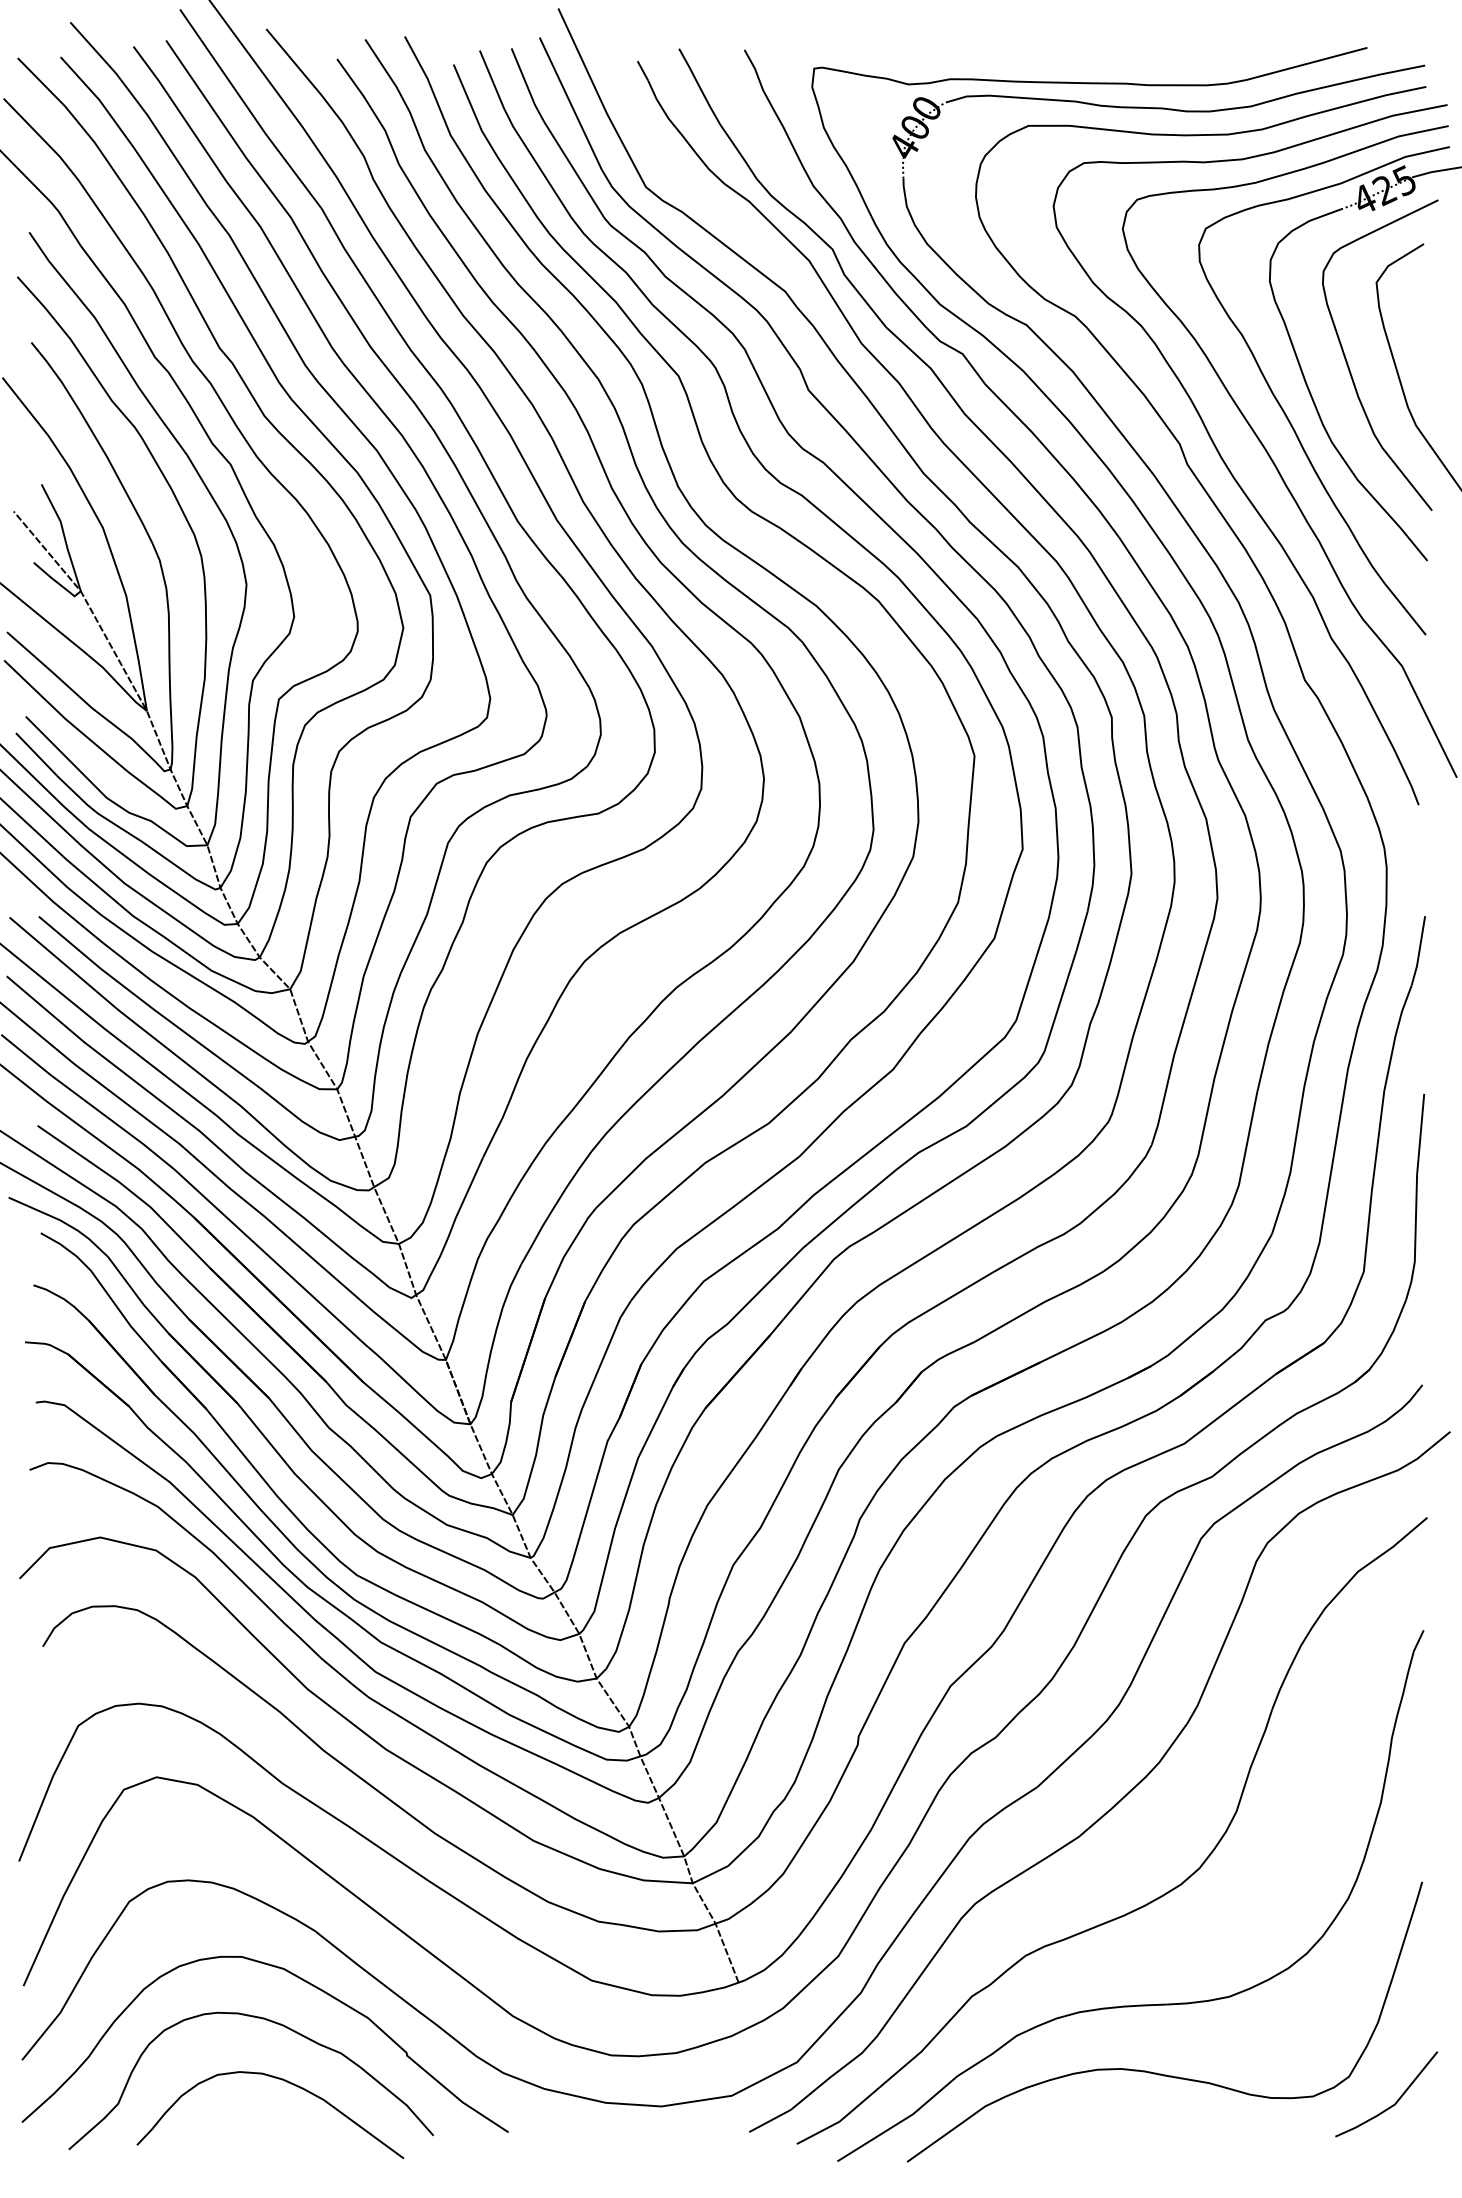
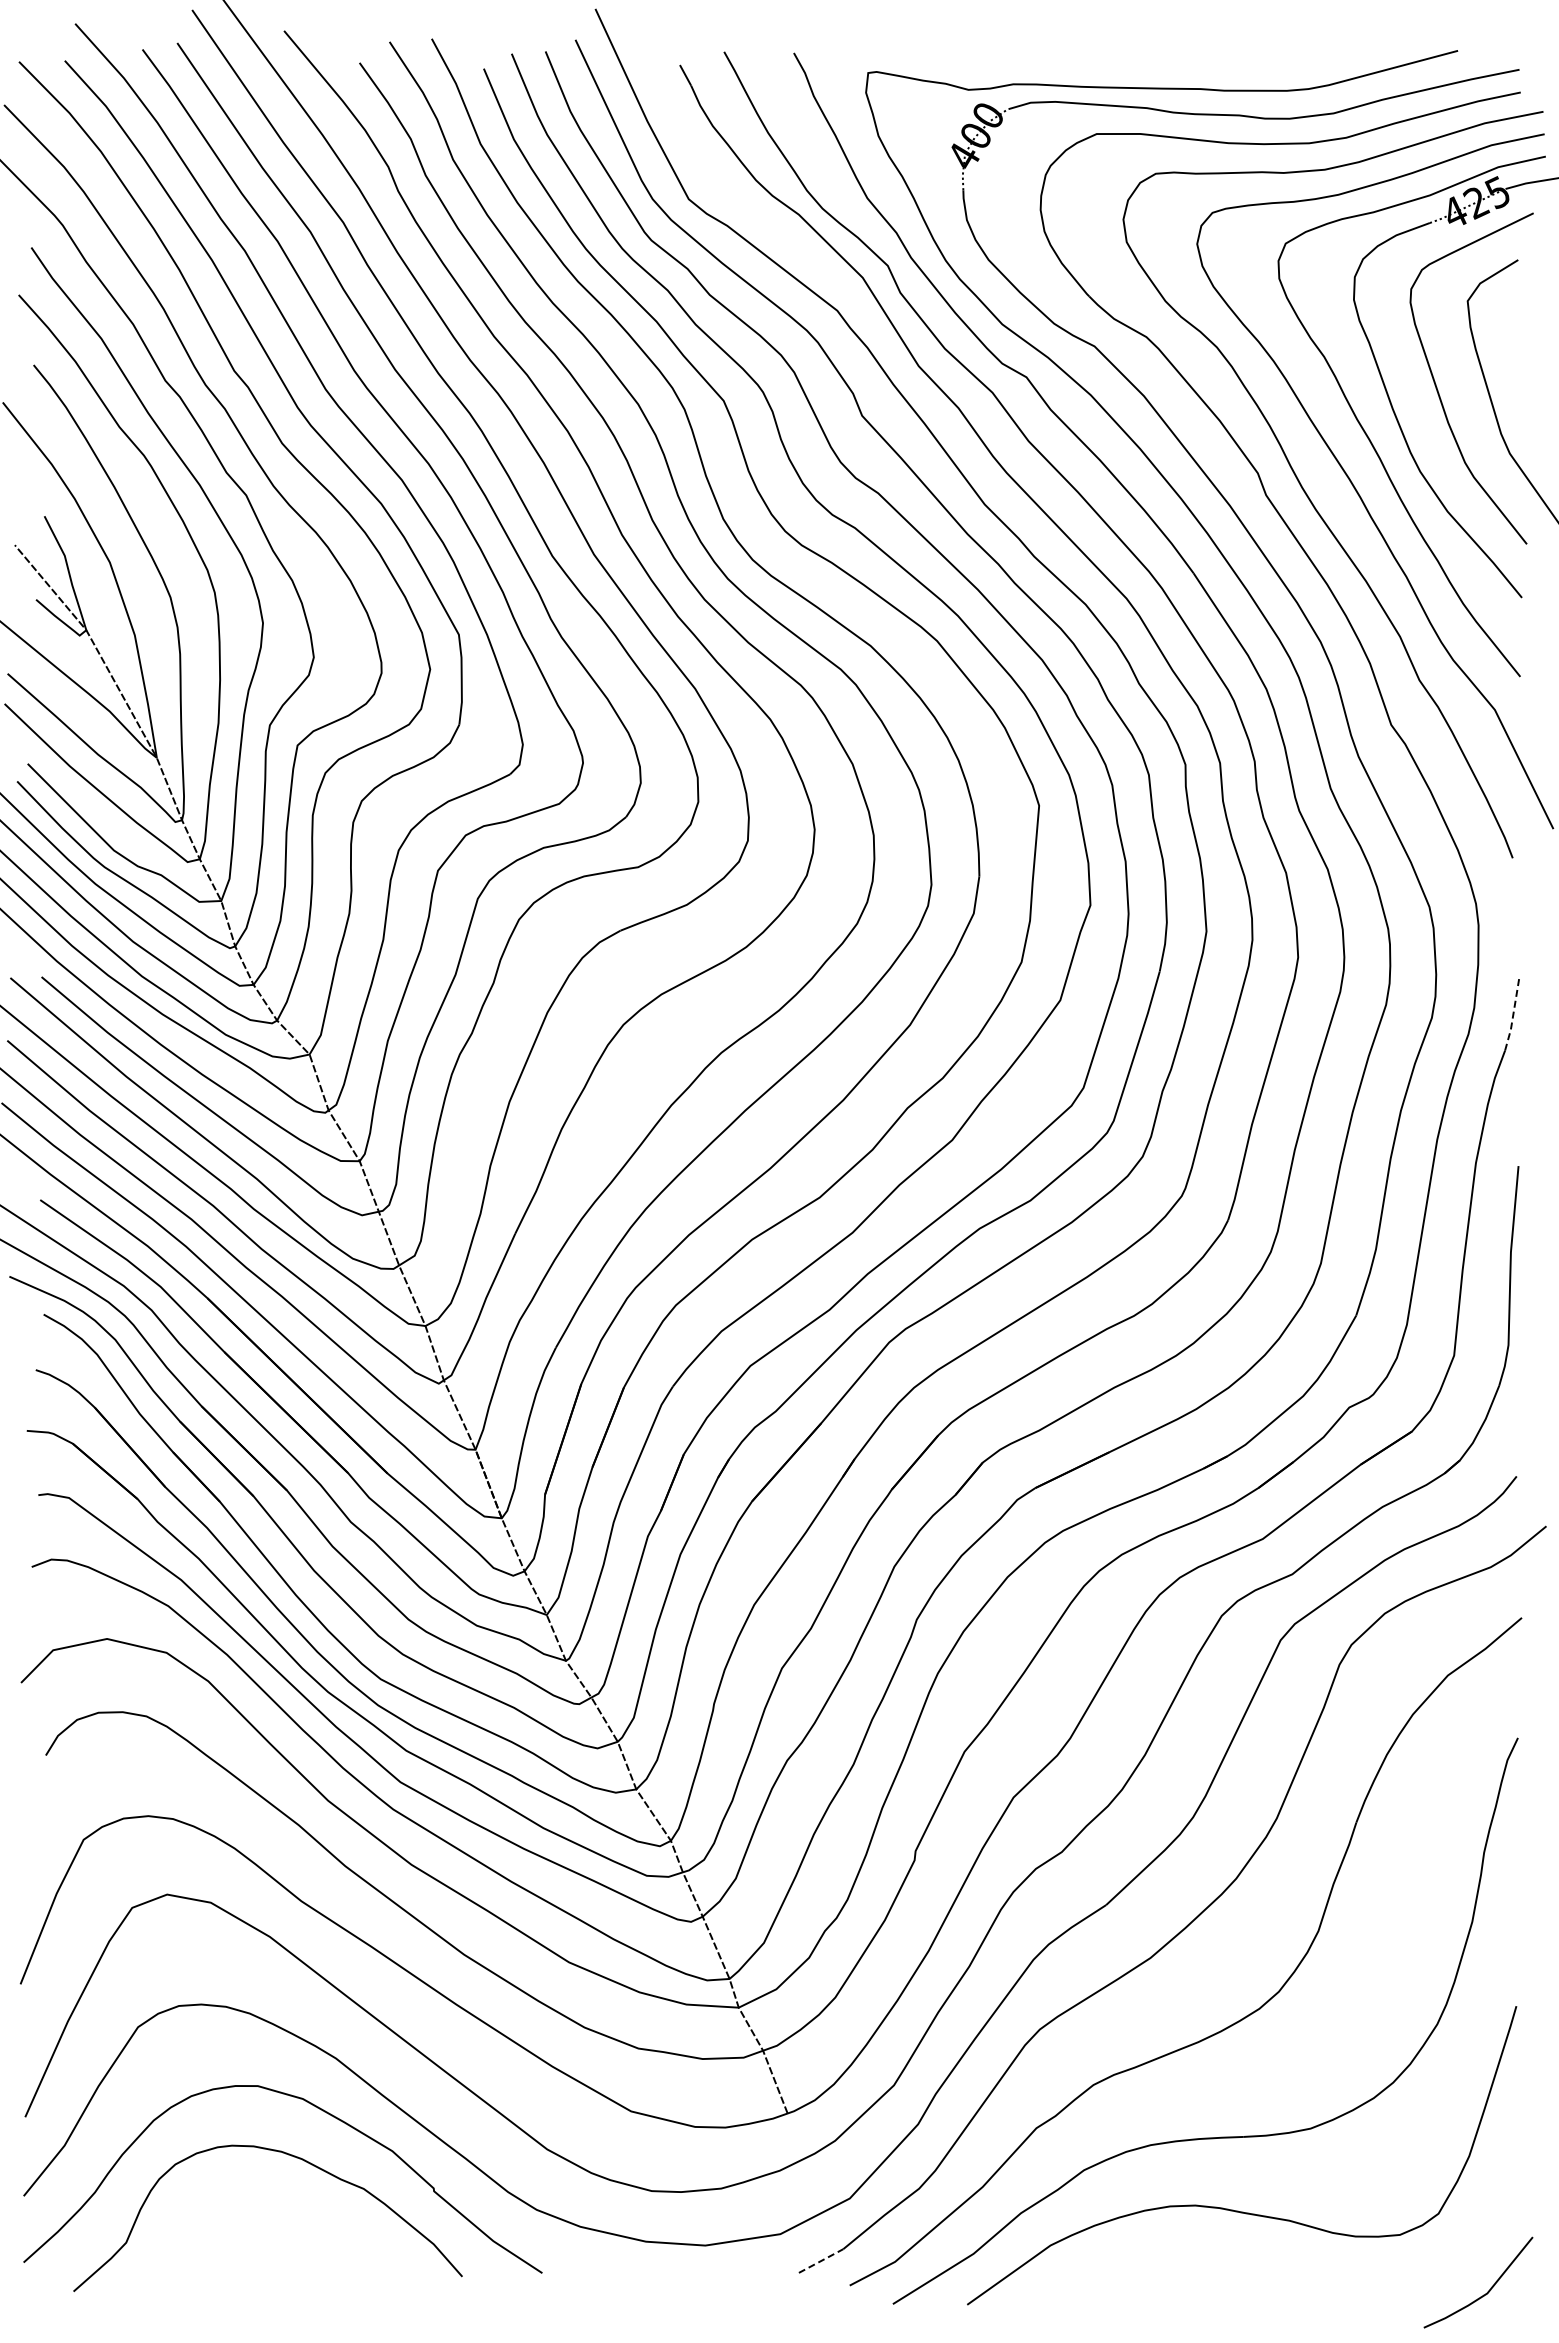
line: (1419, 951) -> (1513, 1014), solid -> dashed
curve: (285, 2082) -> (304, 2219), removed
line: (1395, 2102) -> (1487, 2291), moved
line: (770, 2120) -> (821, 2260), solid -> dashed

